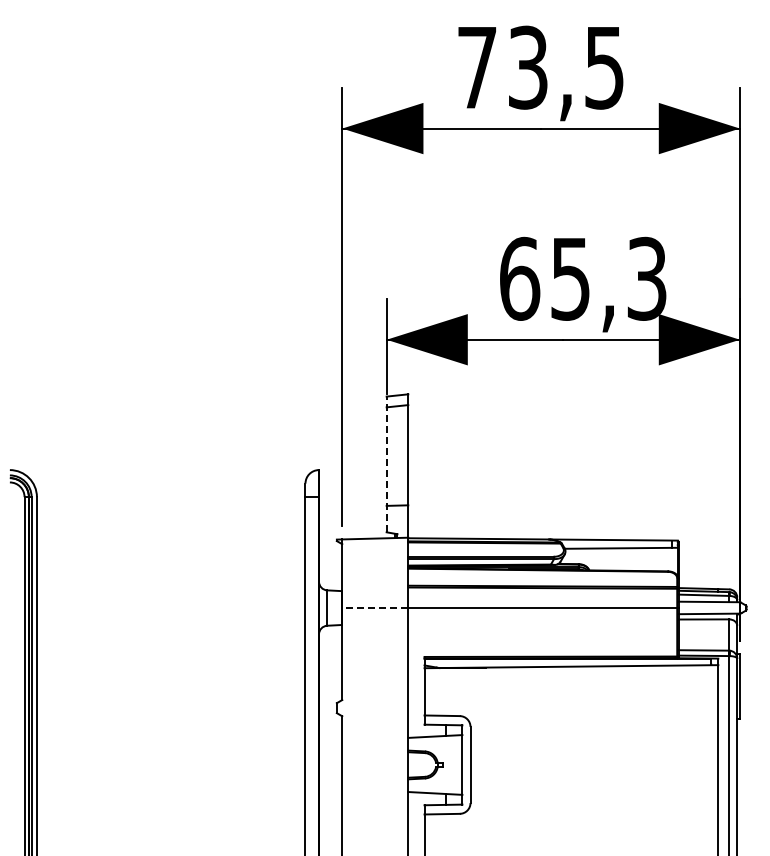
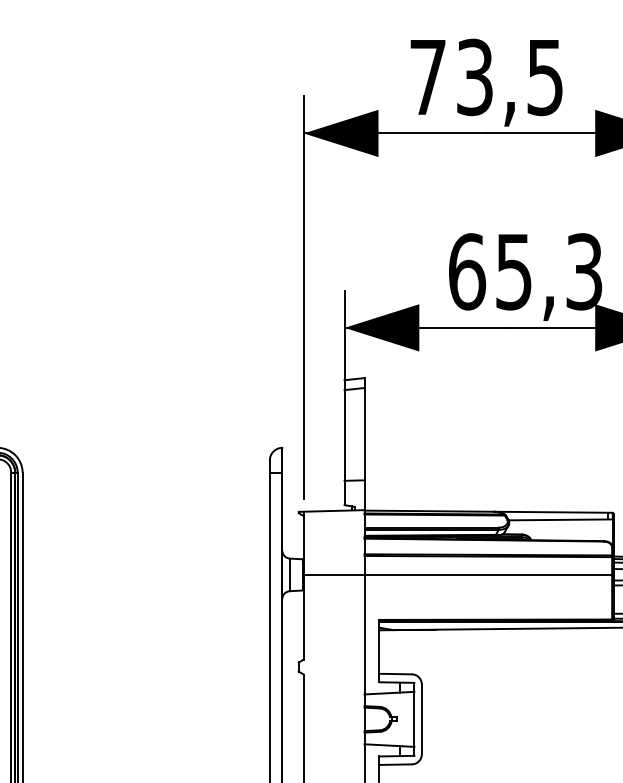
line: (386, 464) -> (344, 442), dashed -> solid
line: (374, 608) -> (333, 575), dashed -> solid

